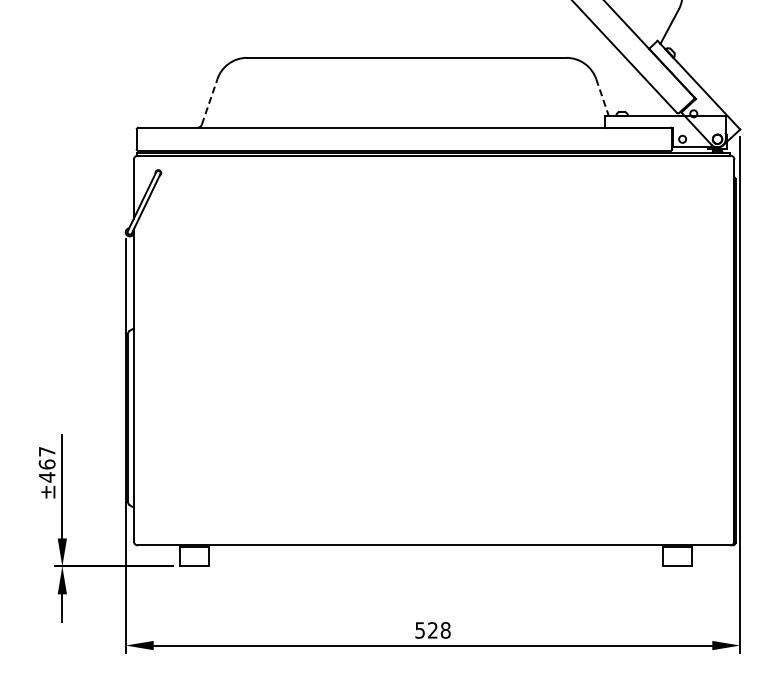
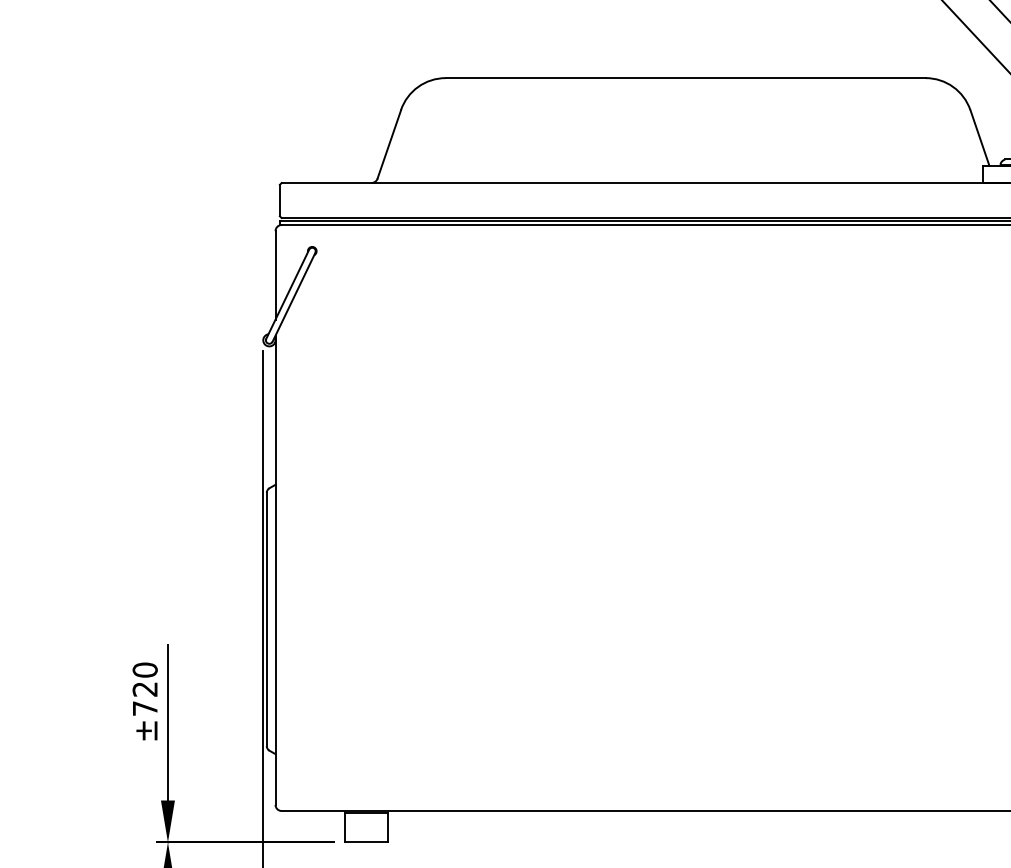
line: (602, 98) -> (979, 139), dashed -> solid
line: (209, 101) -> (389, 143), dashed -> solid
text: (46, 464) -> (144, 689), ±467 -> ±720

